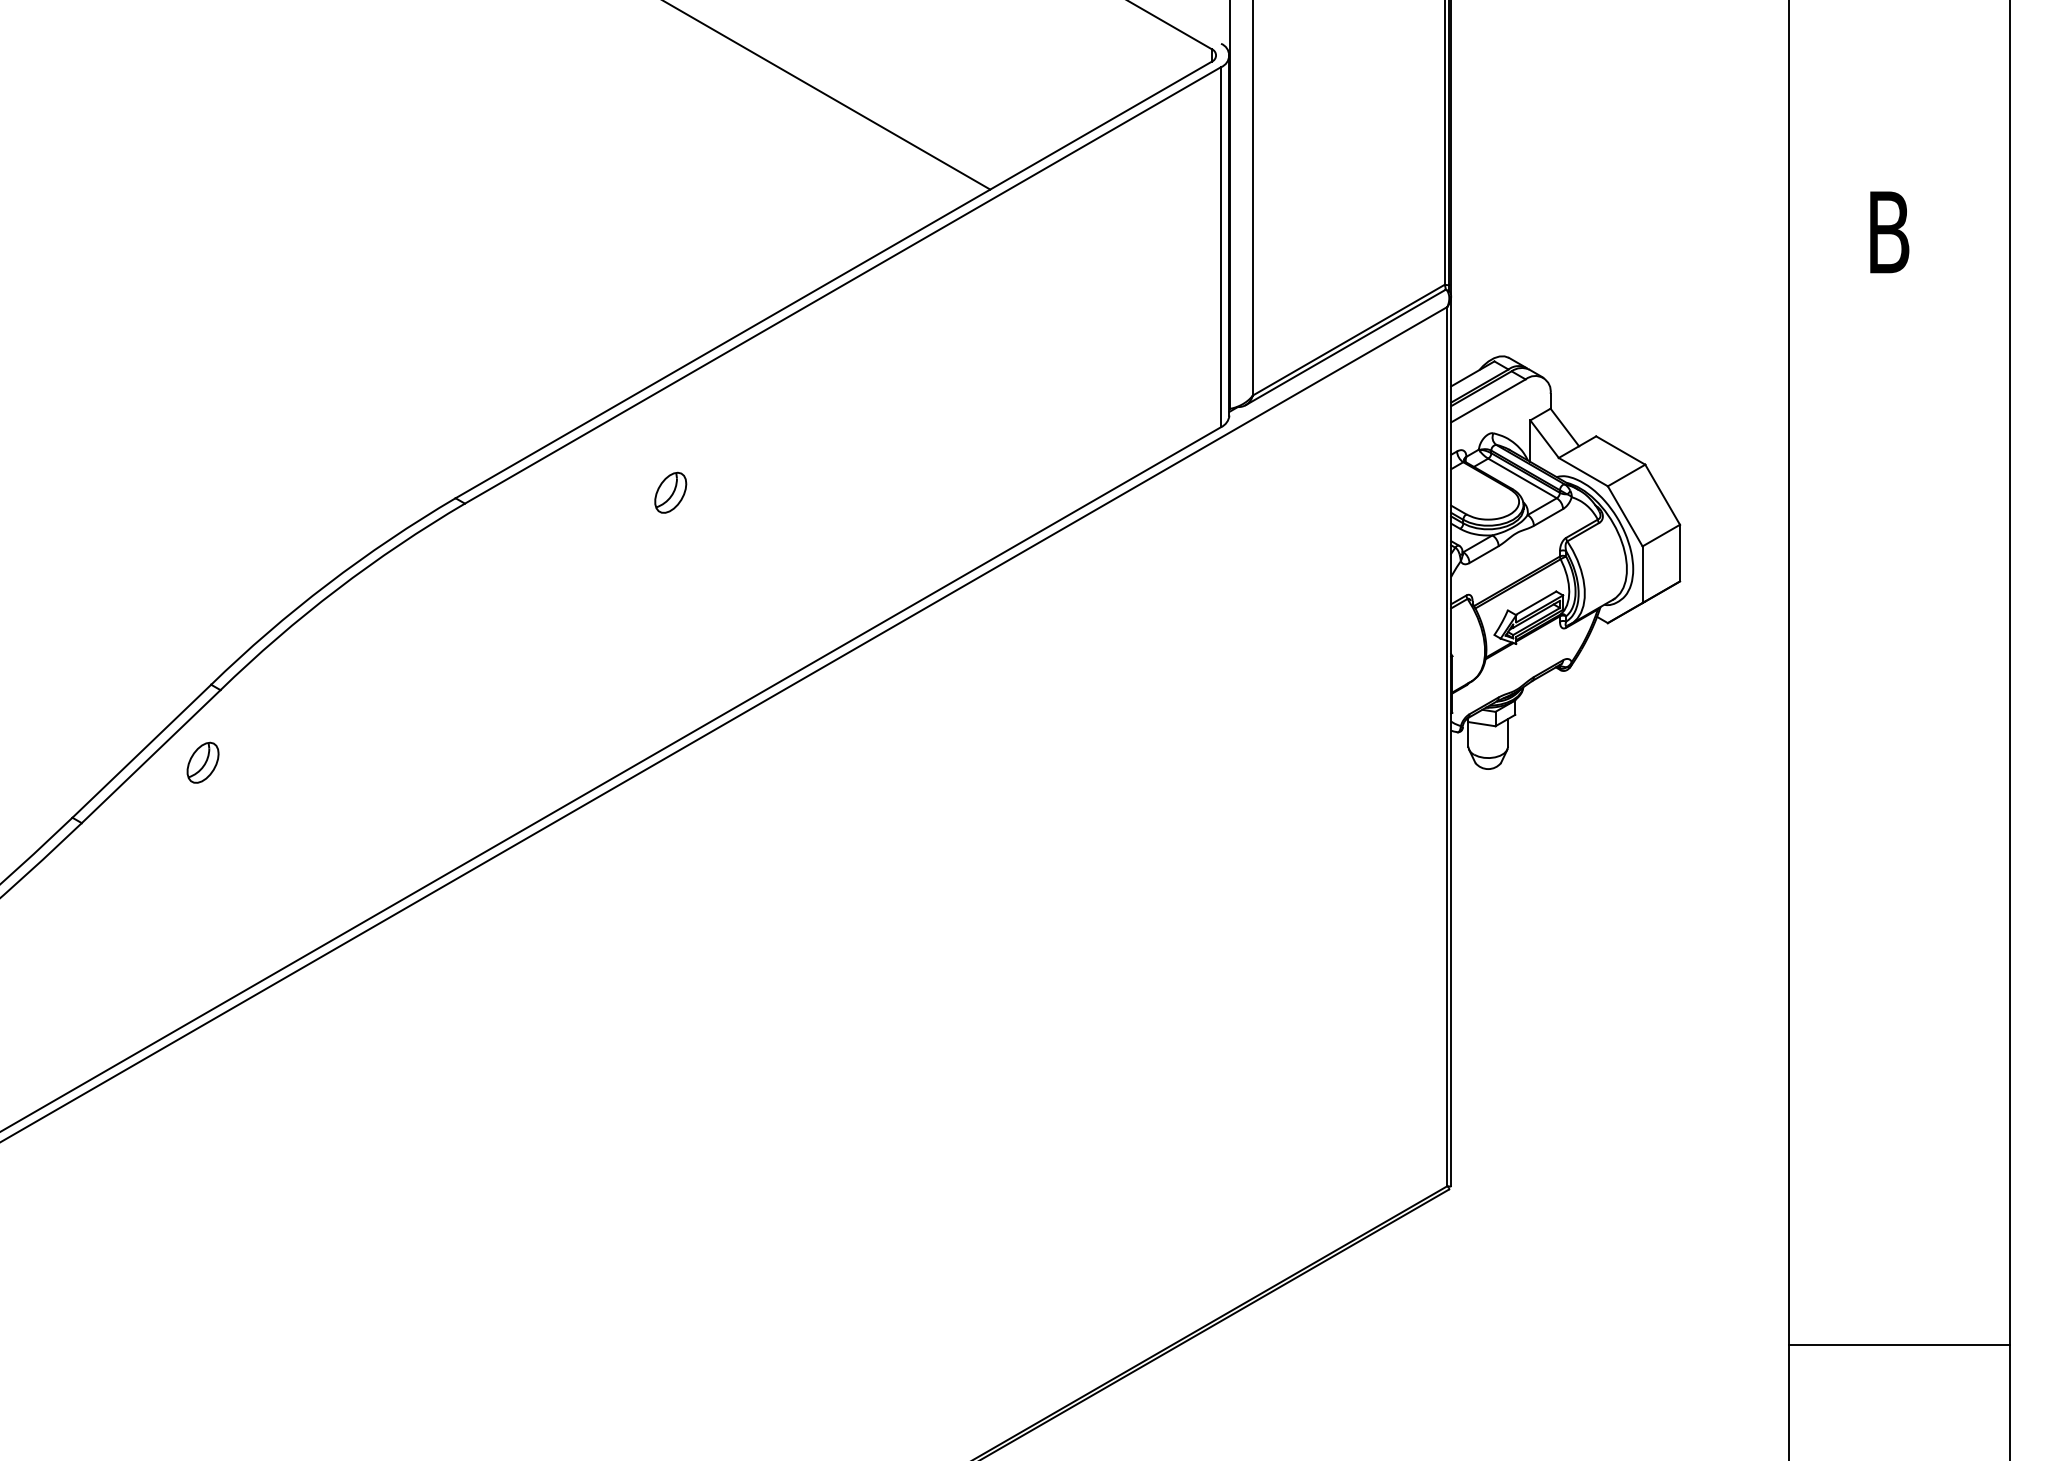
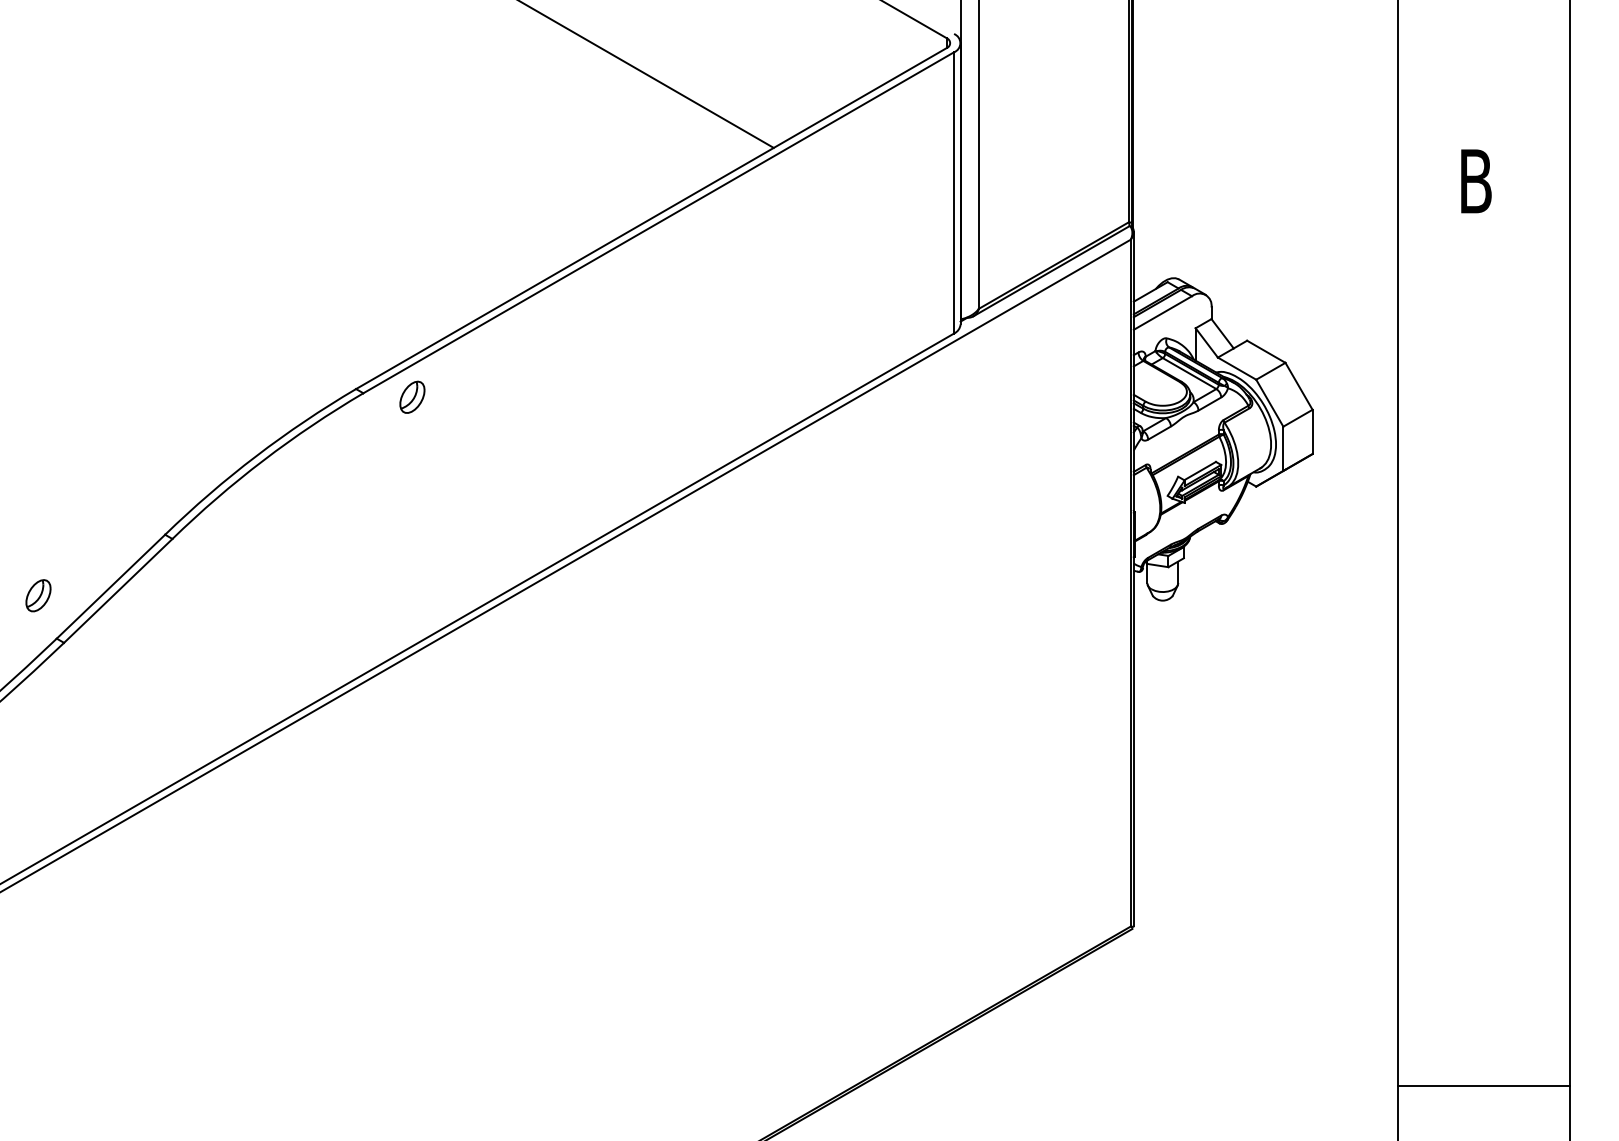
part: (670, 492) -> (412, 397), moved
part: (202, 762) -> (38, 595), moved
line: (1899, 1345) -> (1484, 1086), moved

